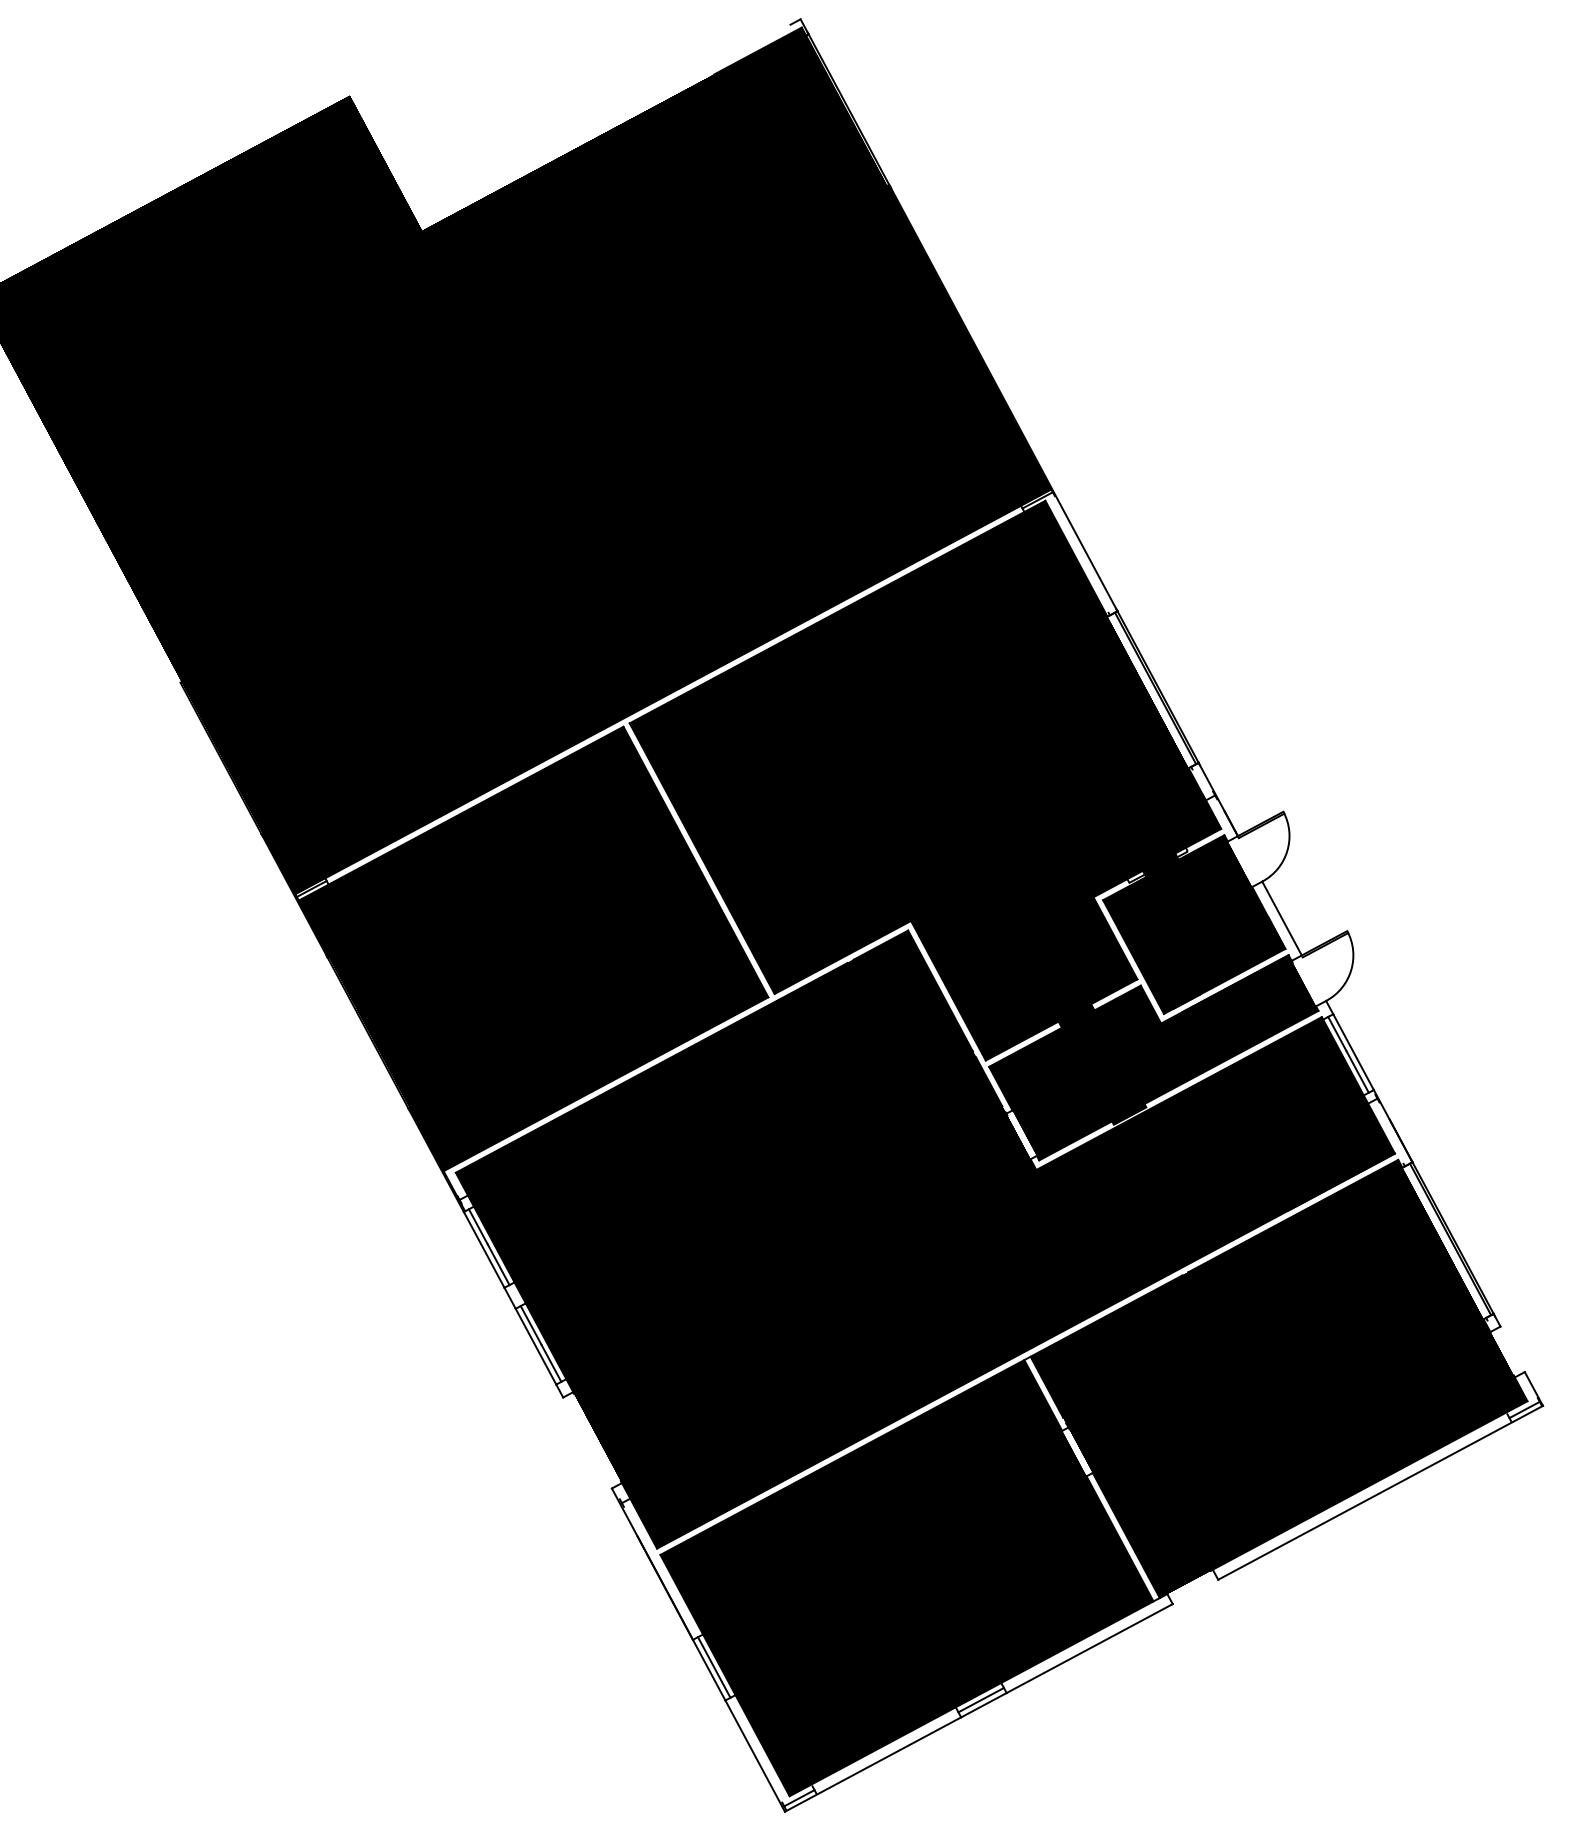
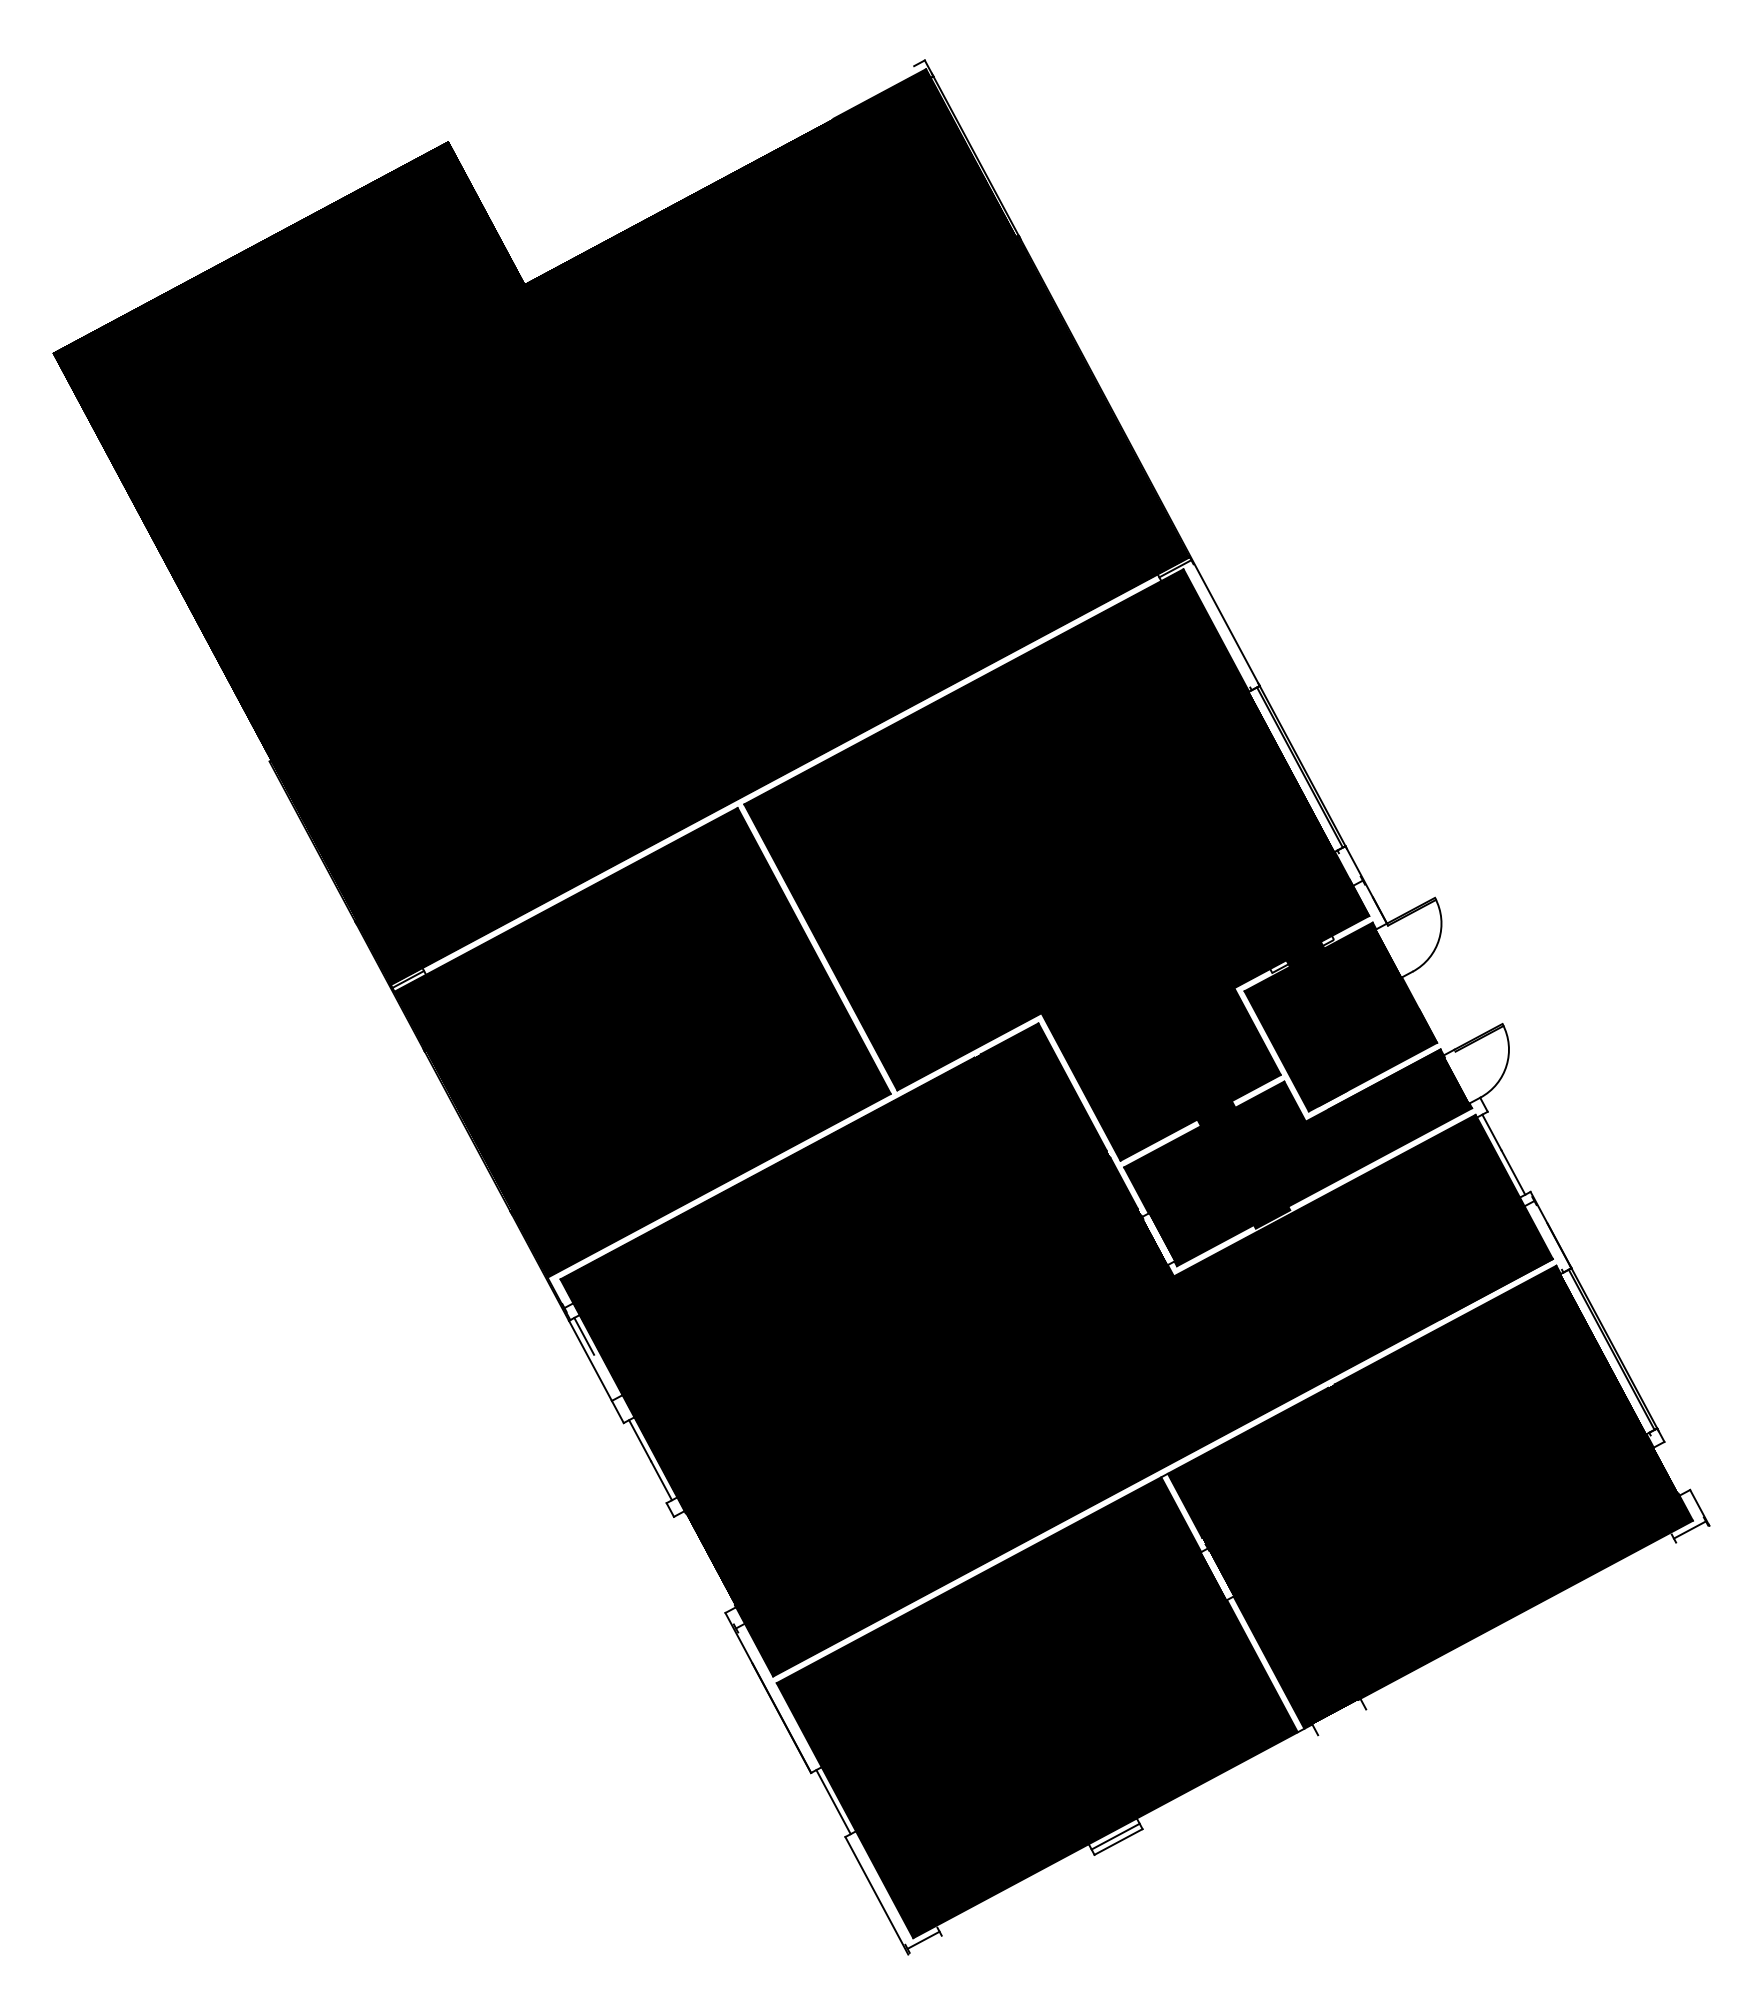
line: (1281, 918) -> (1433, 1010), removed
line: (1352, 1051) -> (1508, 1151), removed
line: (498, 1264) -> (605, 1376), removed
line: (535, 1347) -> (644, 1463), removed
line: (1380, 1492) -> (1537, 1617), removed
line: (1089, 1648) -> (1230, 1782), removed
line: (709, 1669) -> (828, 1804), removed
line: (873, 1764) -> (1001, 1904), removed

